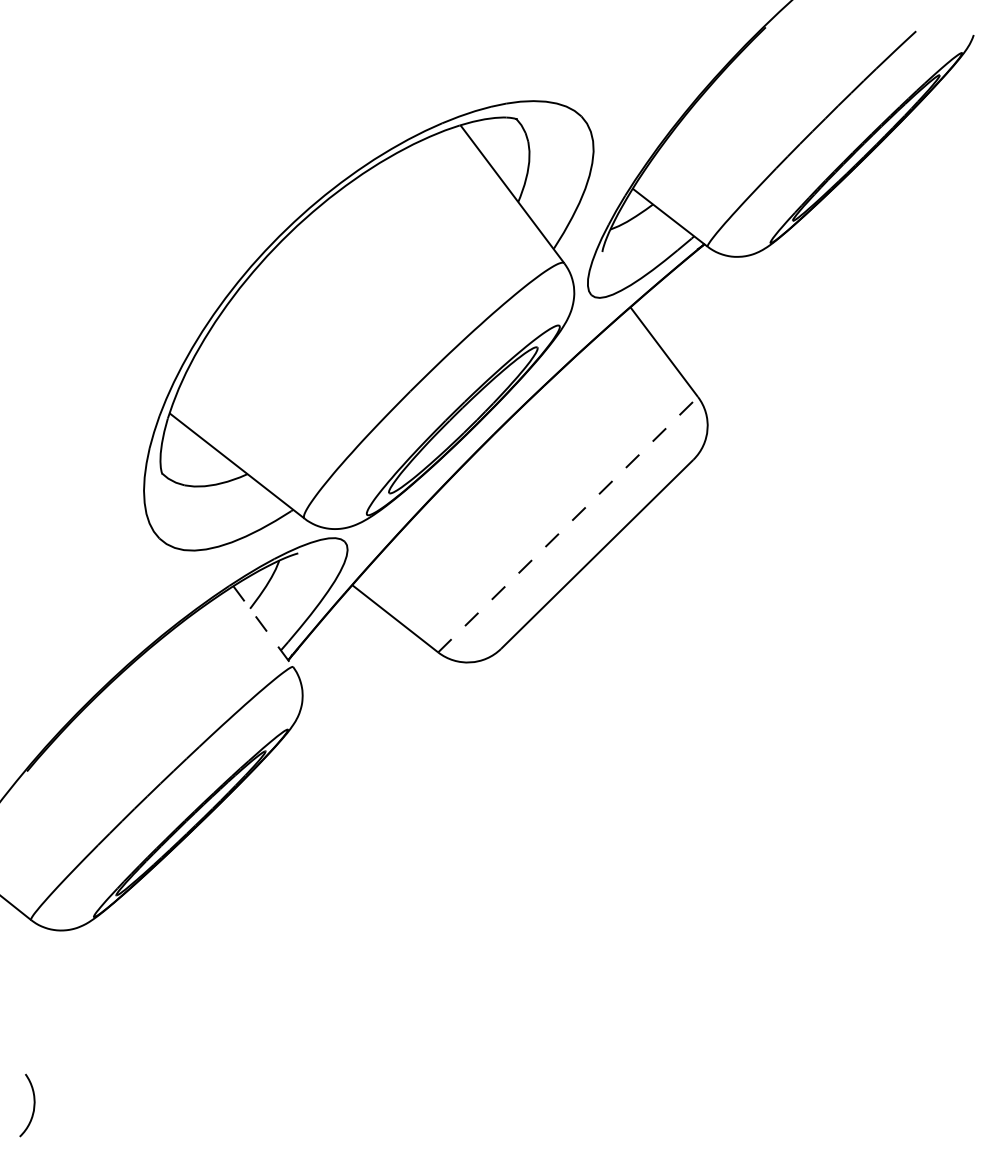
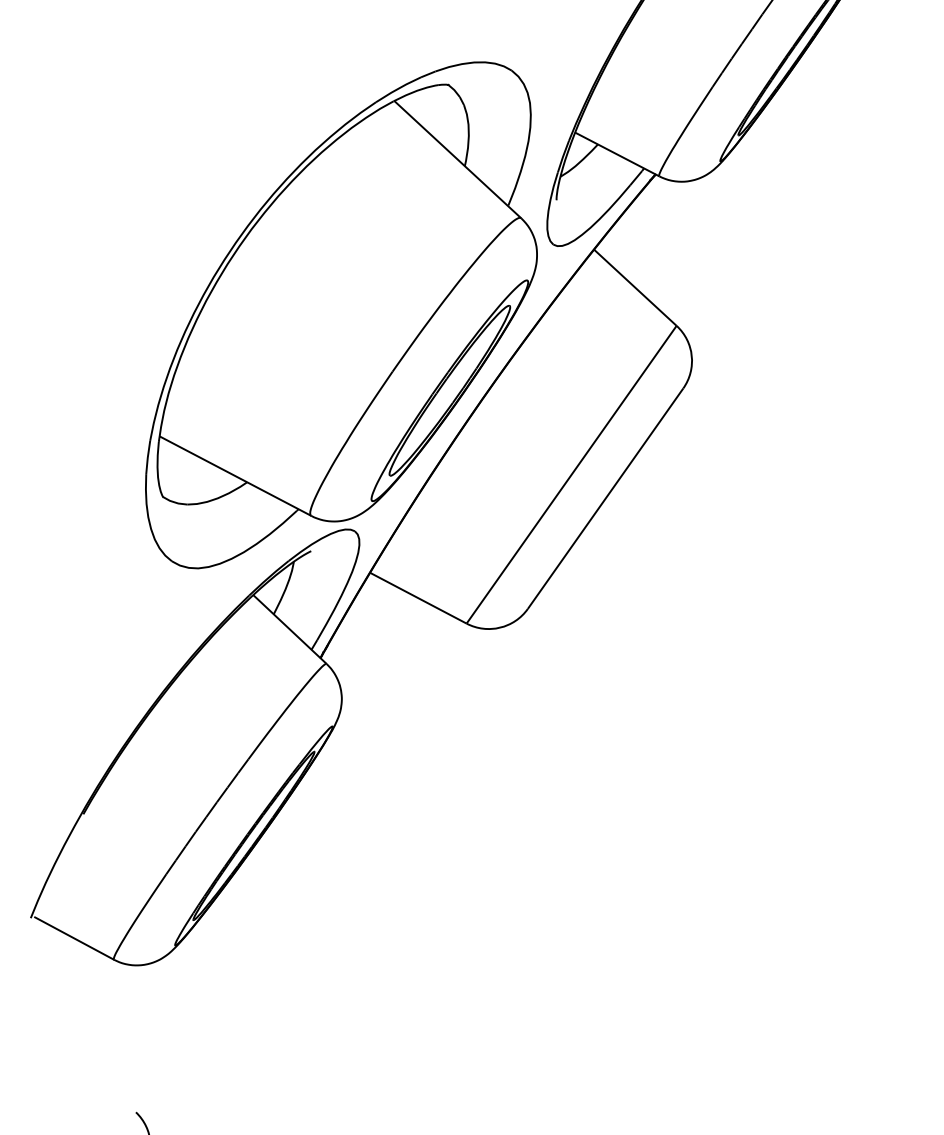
line: (568, 524) -> (571, 474), dashed -> solid
line: (263, 627) -> (290, 630), dashed -> solid

